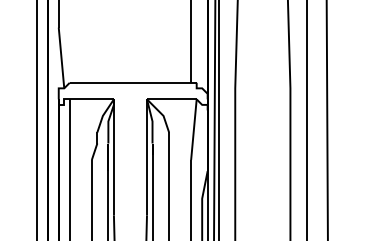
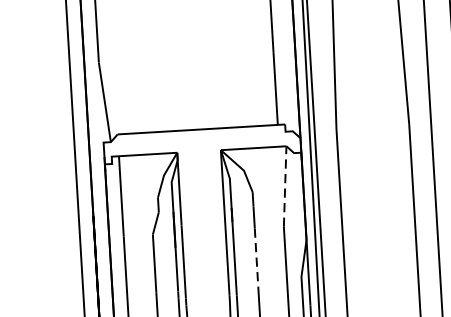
line: (193, 129) -> (284, 186), solid -> dashed
line: (169, 182) -> (257, 258), solid -> dashed

